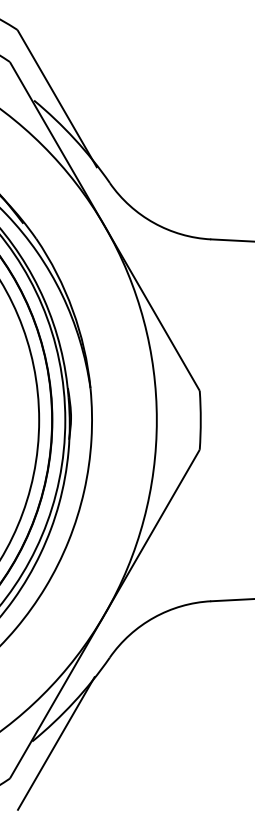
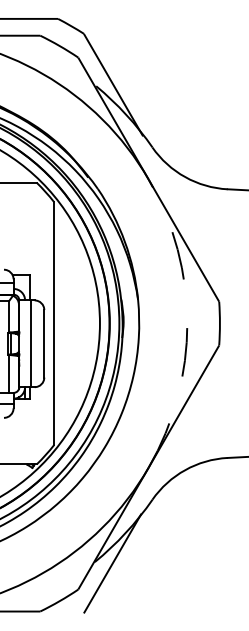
arc: (157, 420) -> (187, 323), solid -> dashed

